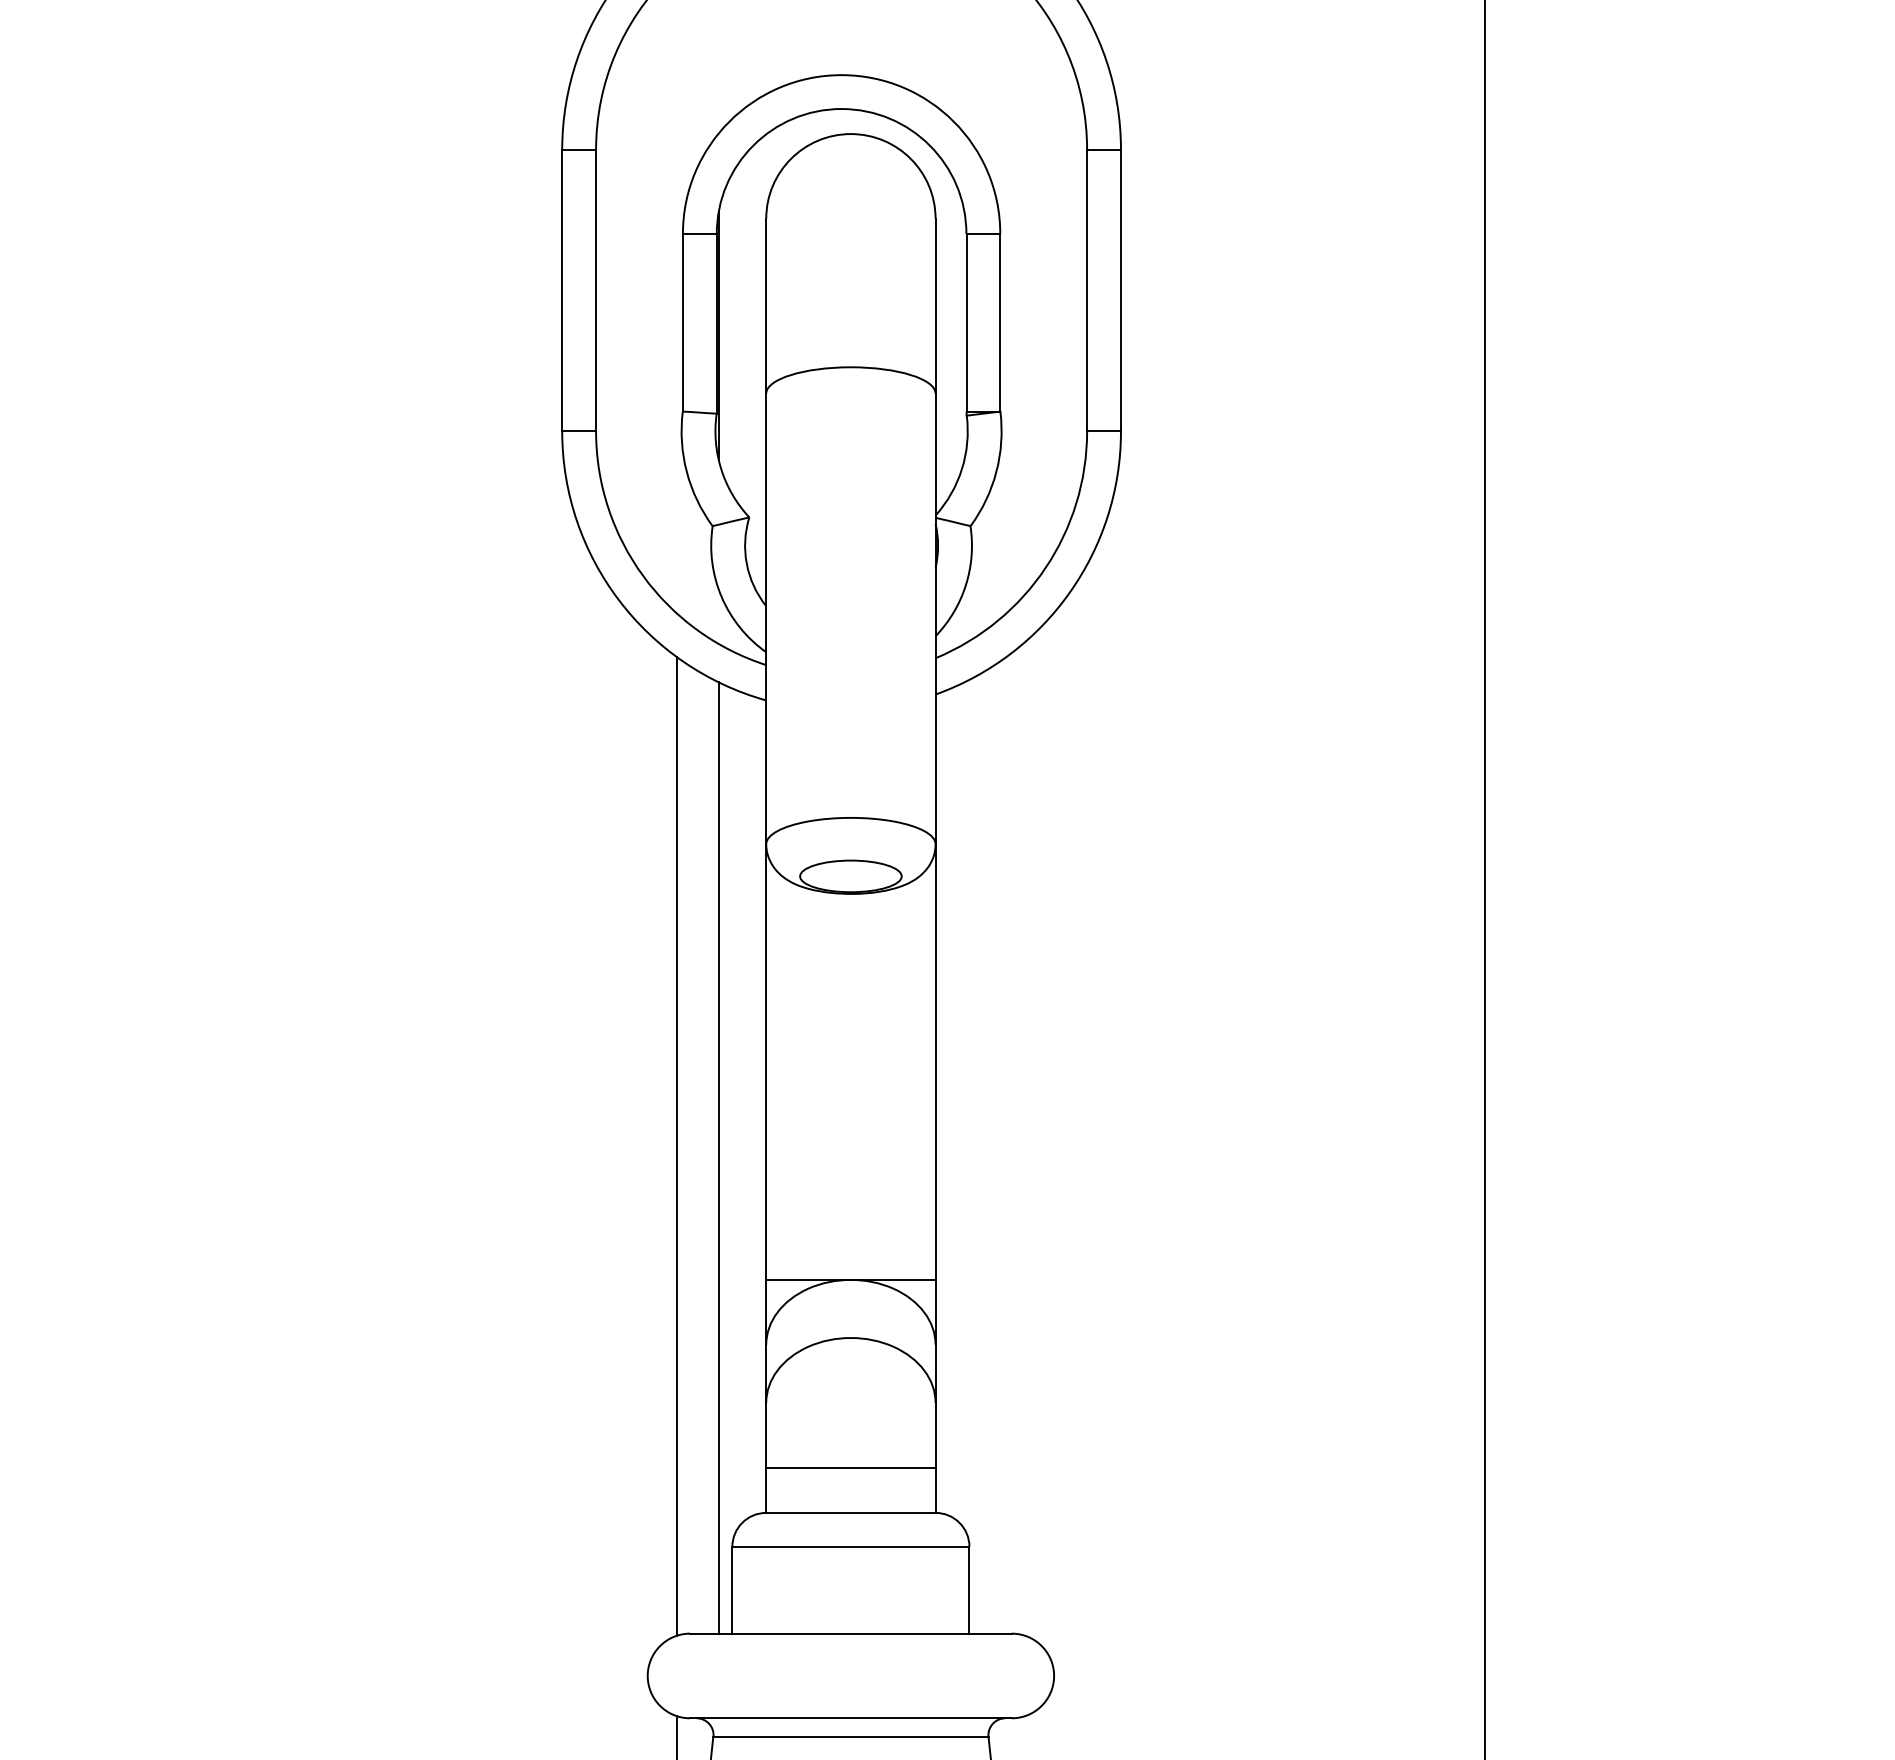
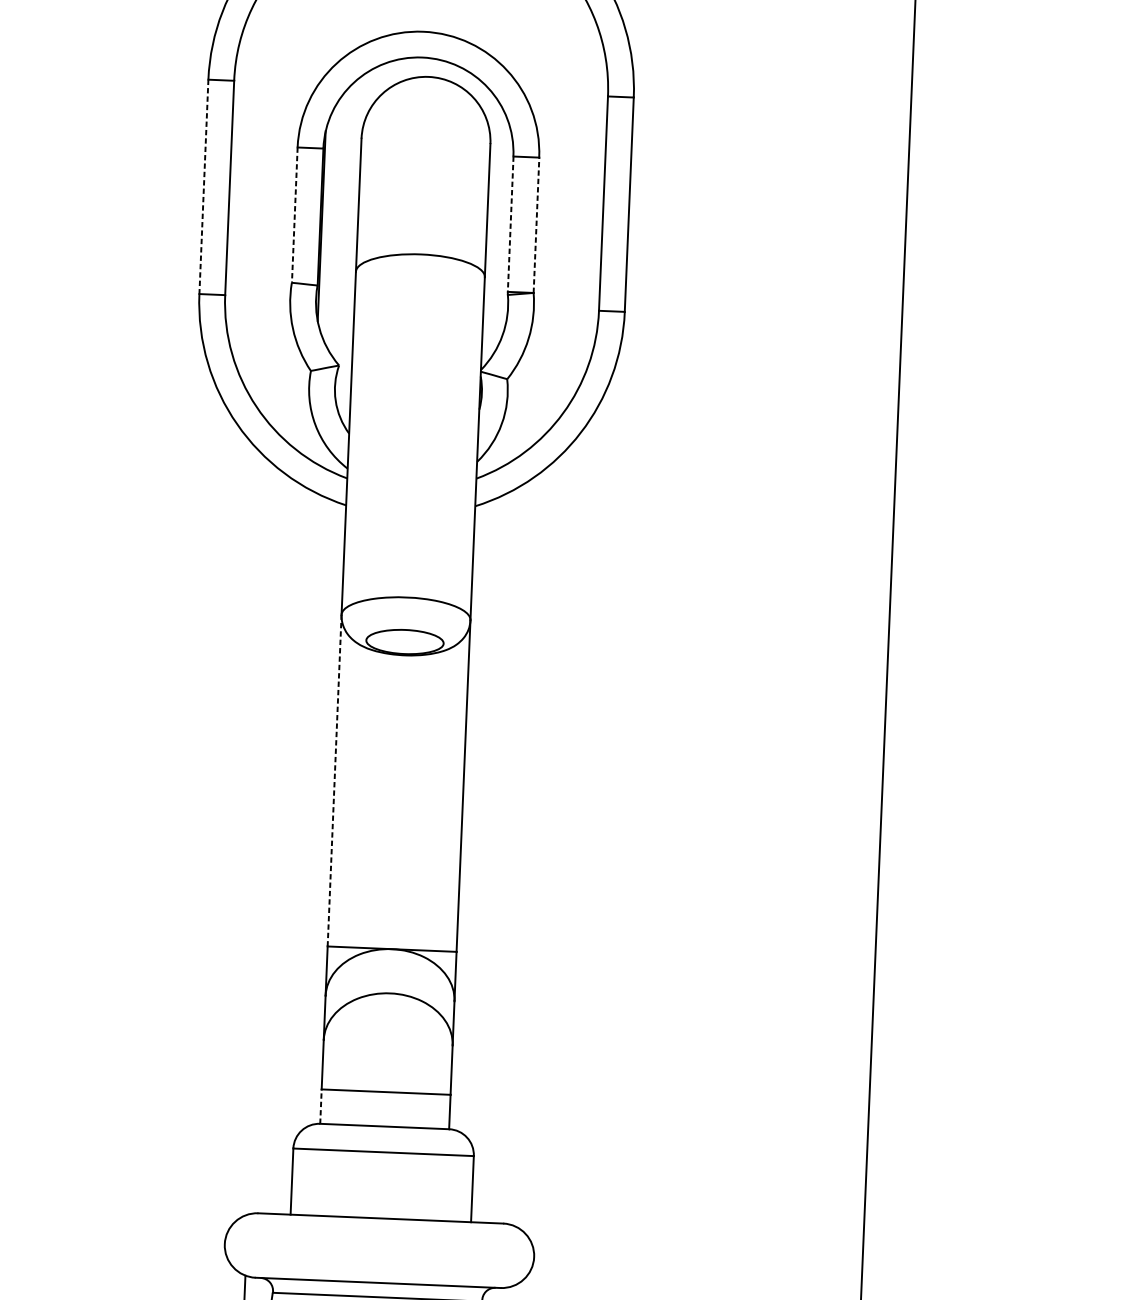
line: (562, 290) -> (204, 186), solid -> dashed
line: (682, 322) -> (294, 214), solid -> dashed
line: (966, 322) -> (510, 224), solid -> dashed
line: (1000, 322) -> (536, 225), solid -> dashed
line: (766, 1062) -> (334, 780), solid -> dashed
line: (676, 1146) -> (263, 842), removed
line: (718, 1157) -> (295, 851), removed
line: (766, 1490) -> (321, 1106), solid -> dashed

